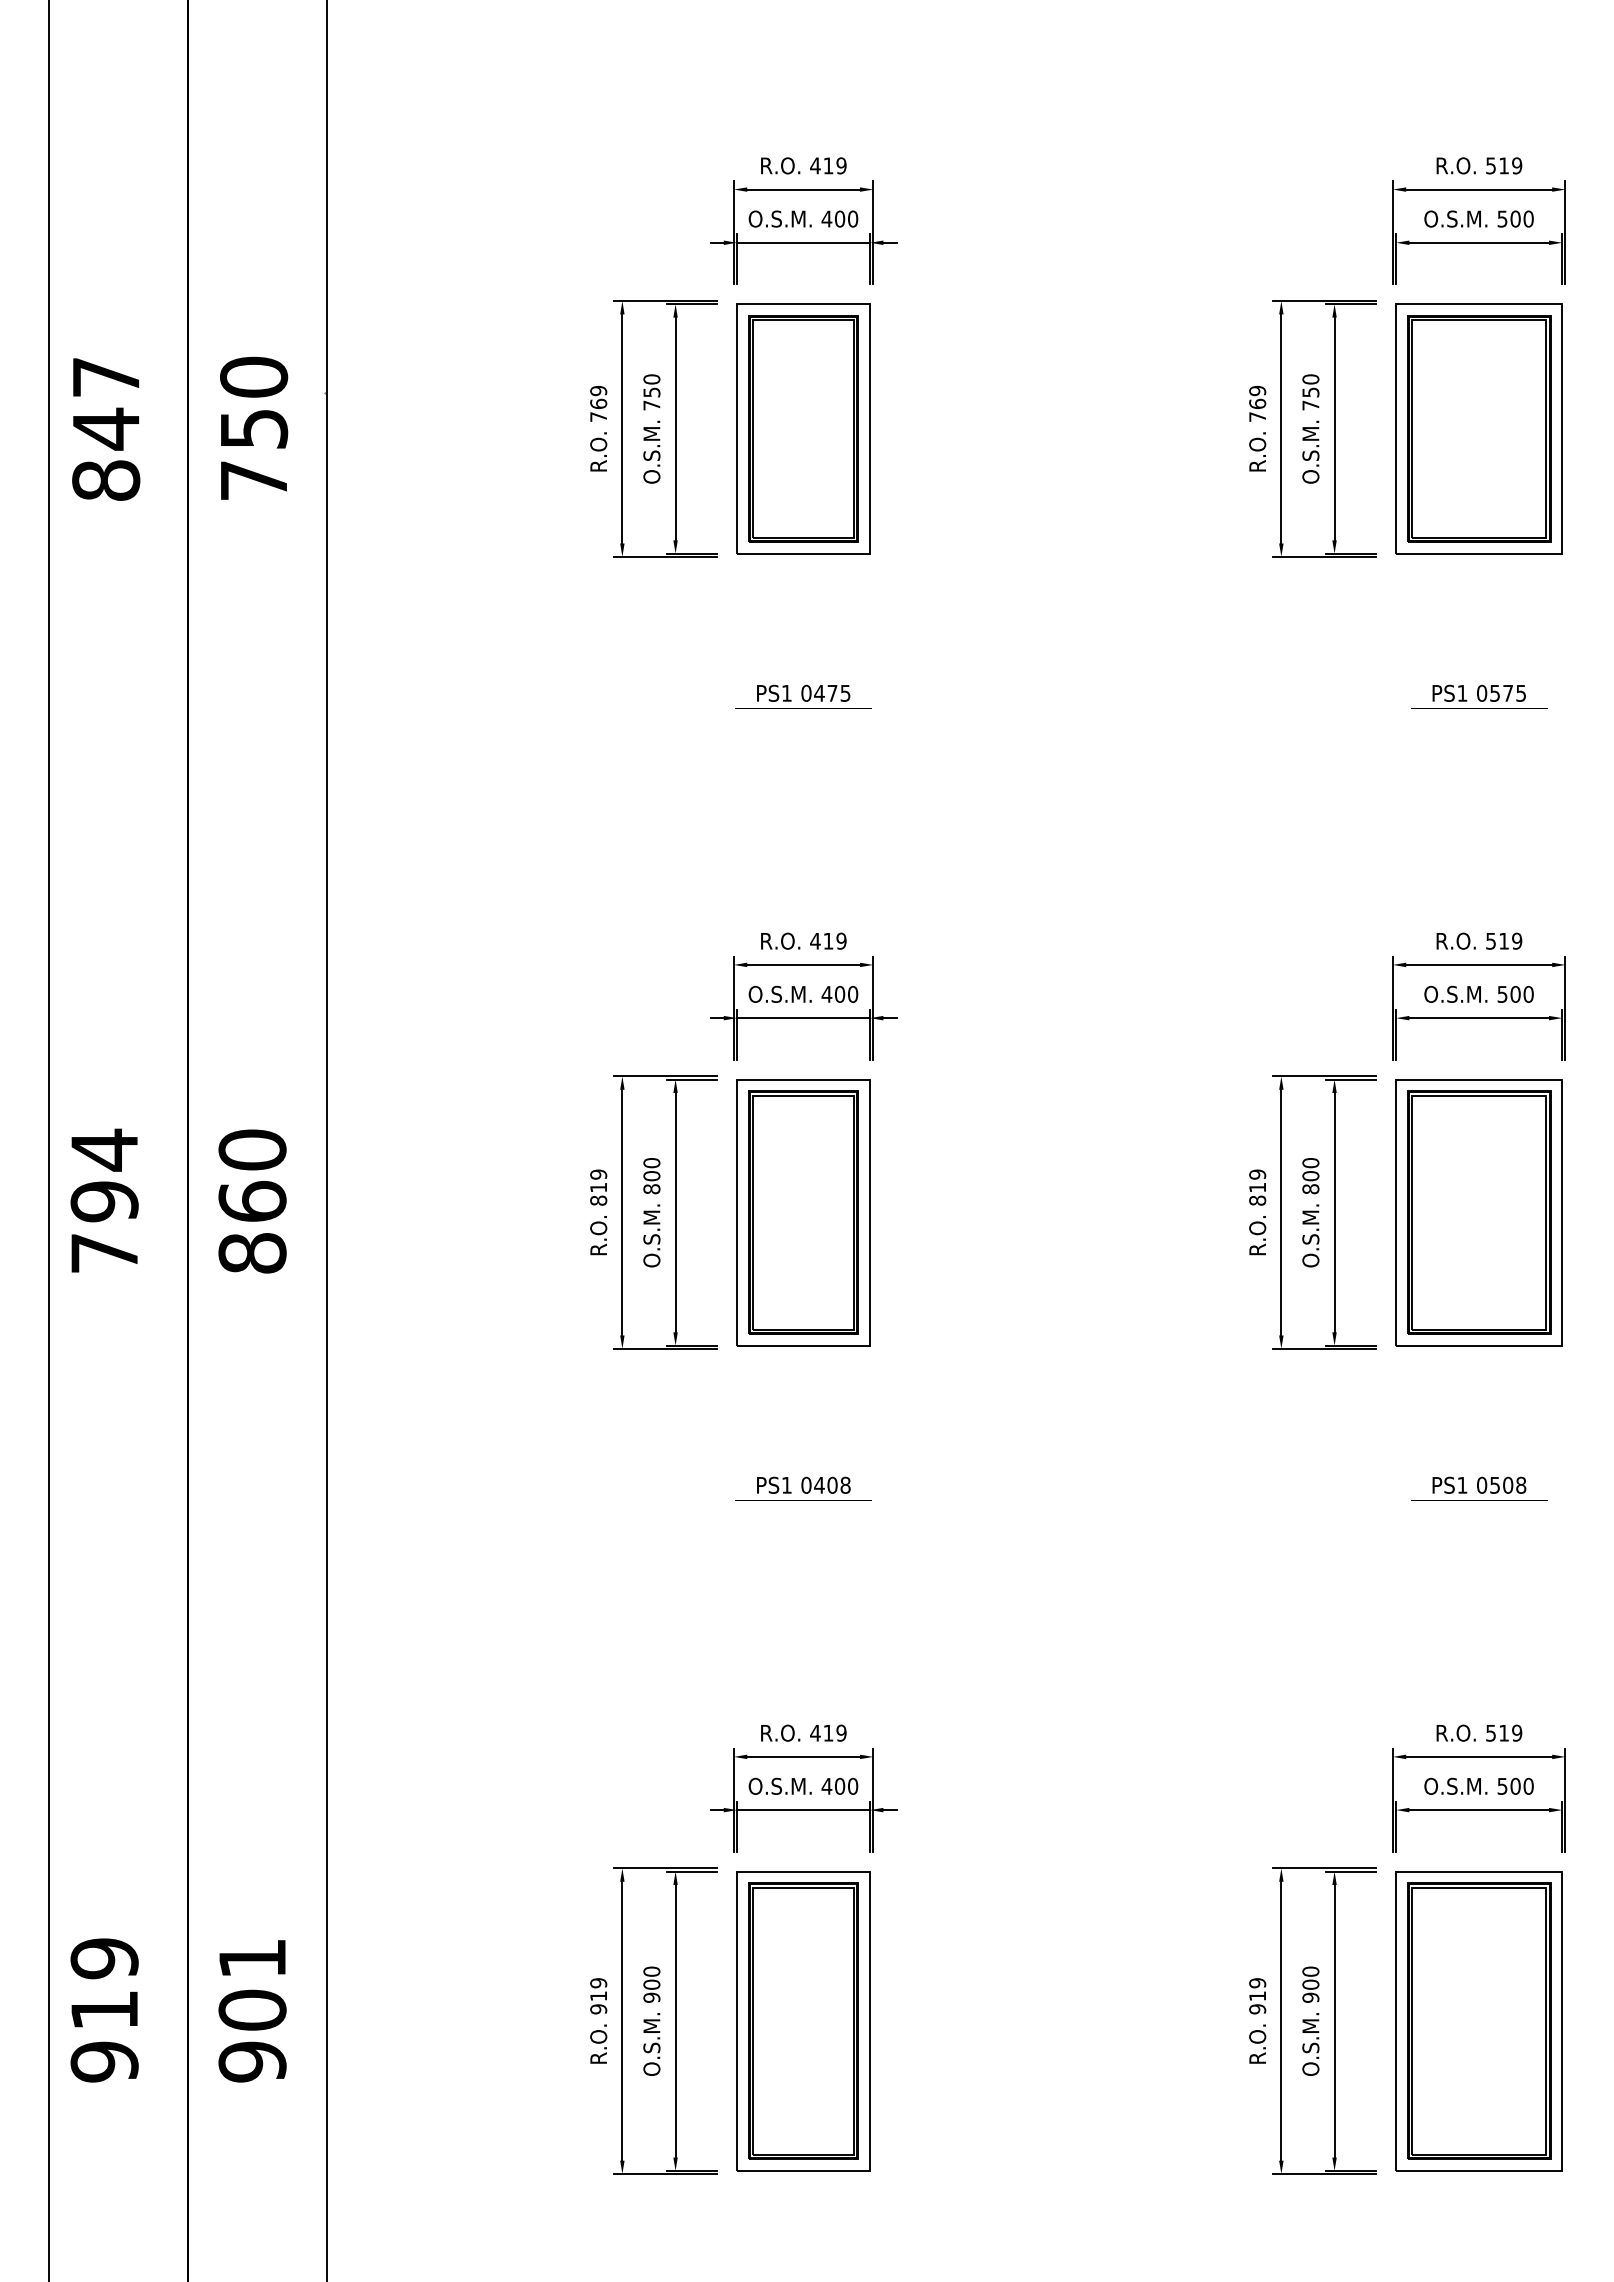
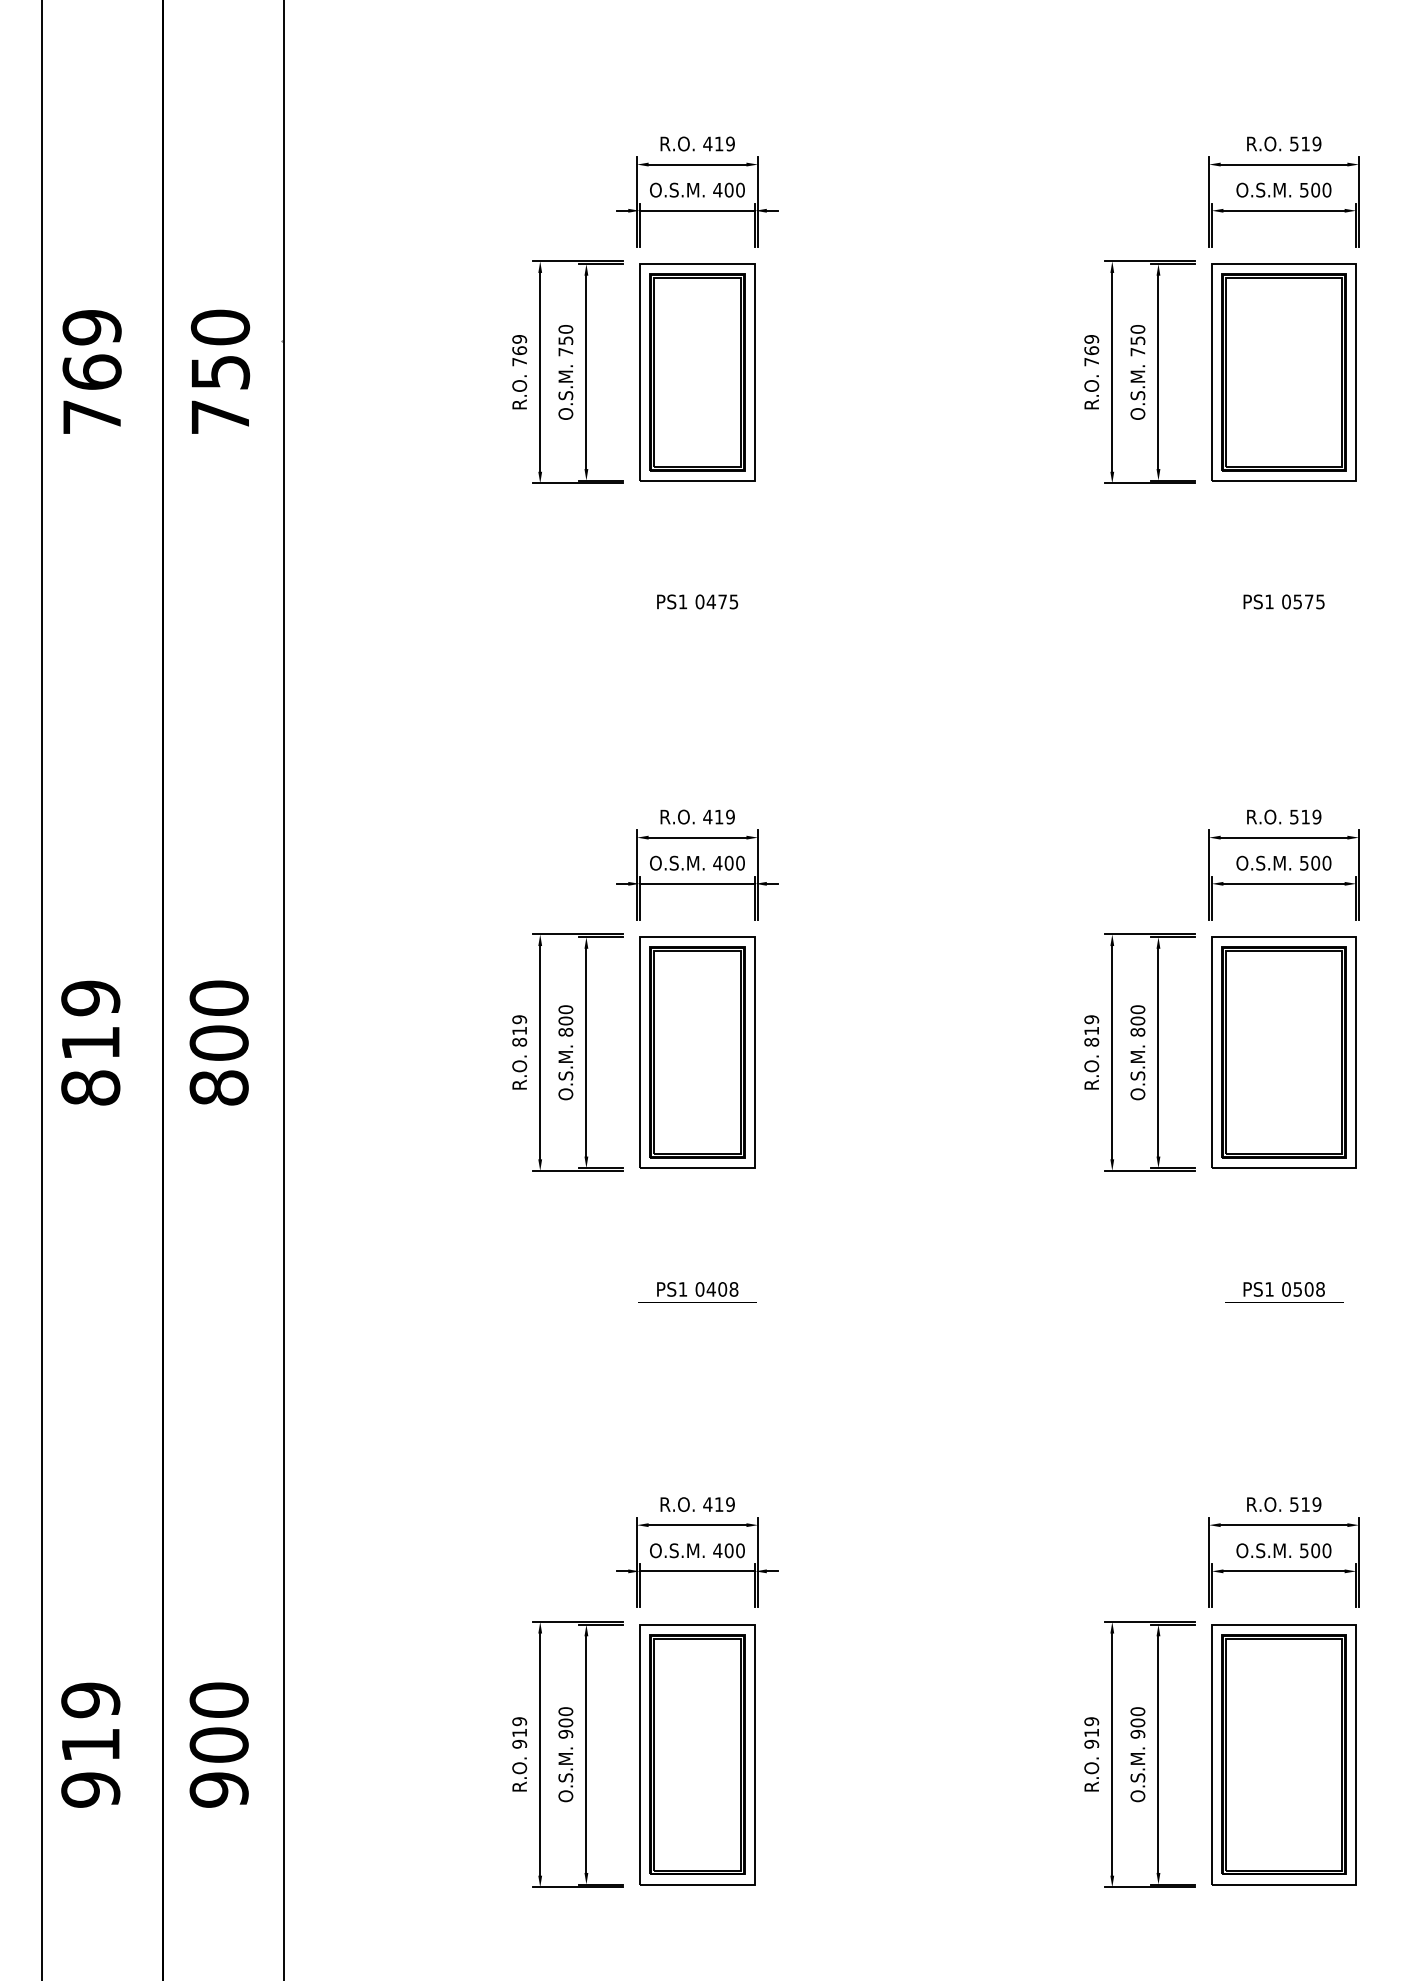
text: (106, 428) -> (92, 371), 847 -> 769
text: (104, 1200) -> (90, 1042), 794 -> 819
text: (252, 1201) -> (219, 1043), 860 -> 800
text: (252, 1958) -> (219, 1700), 901 -> 900

